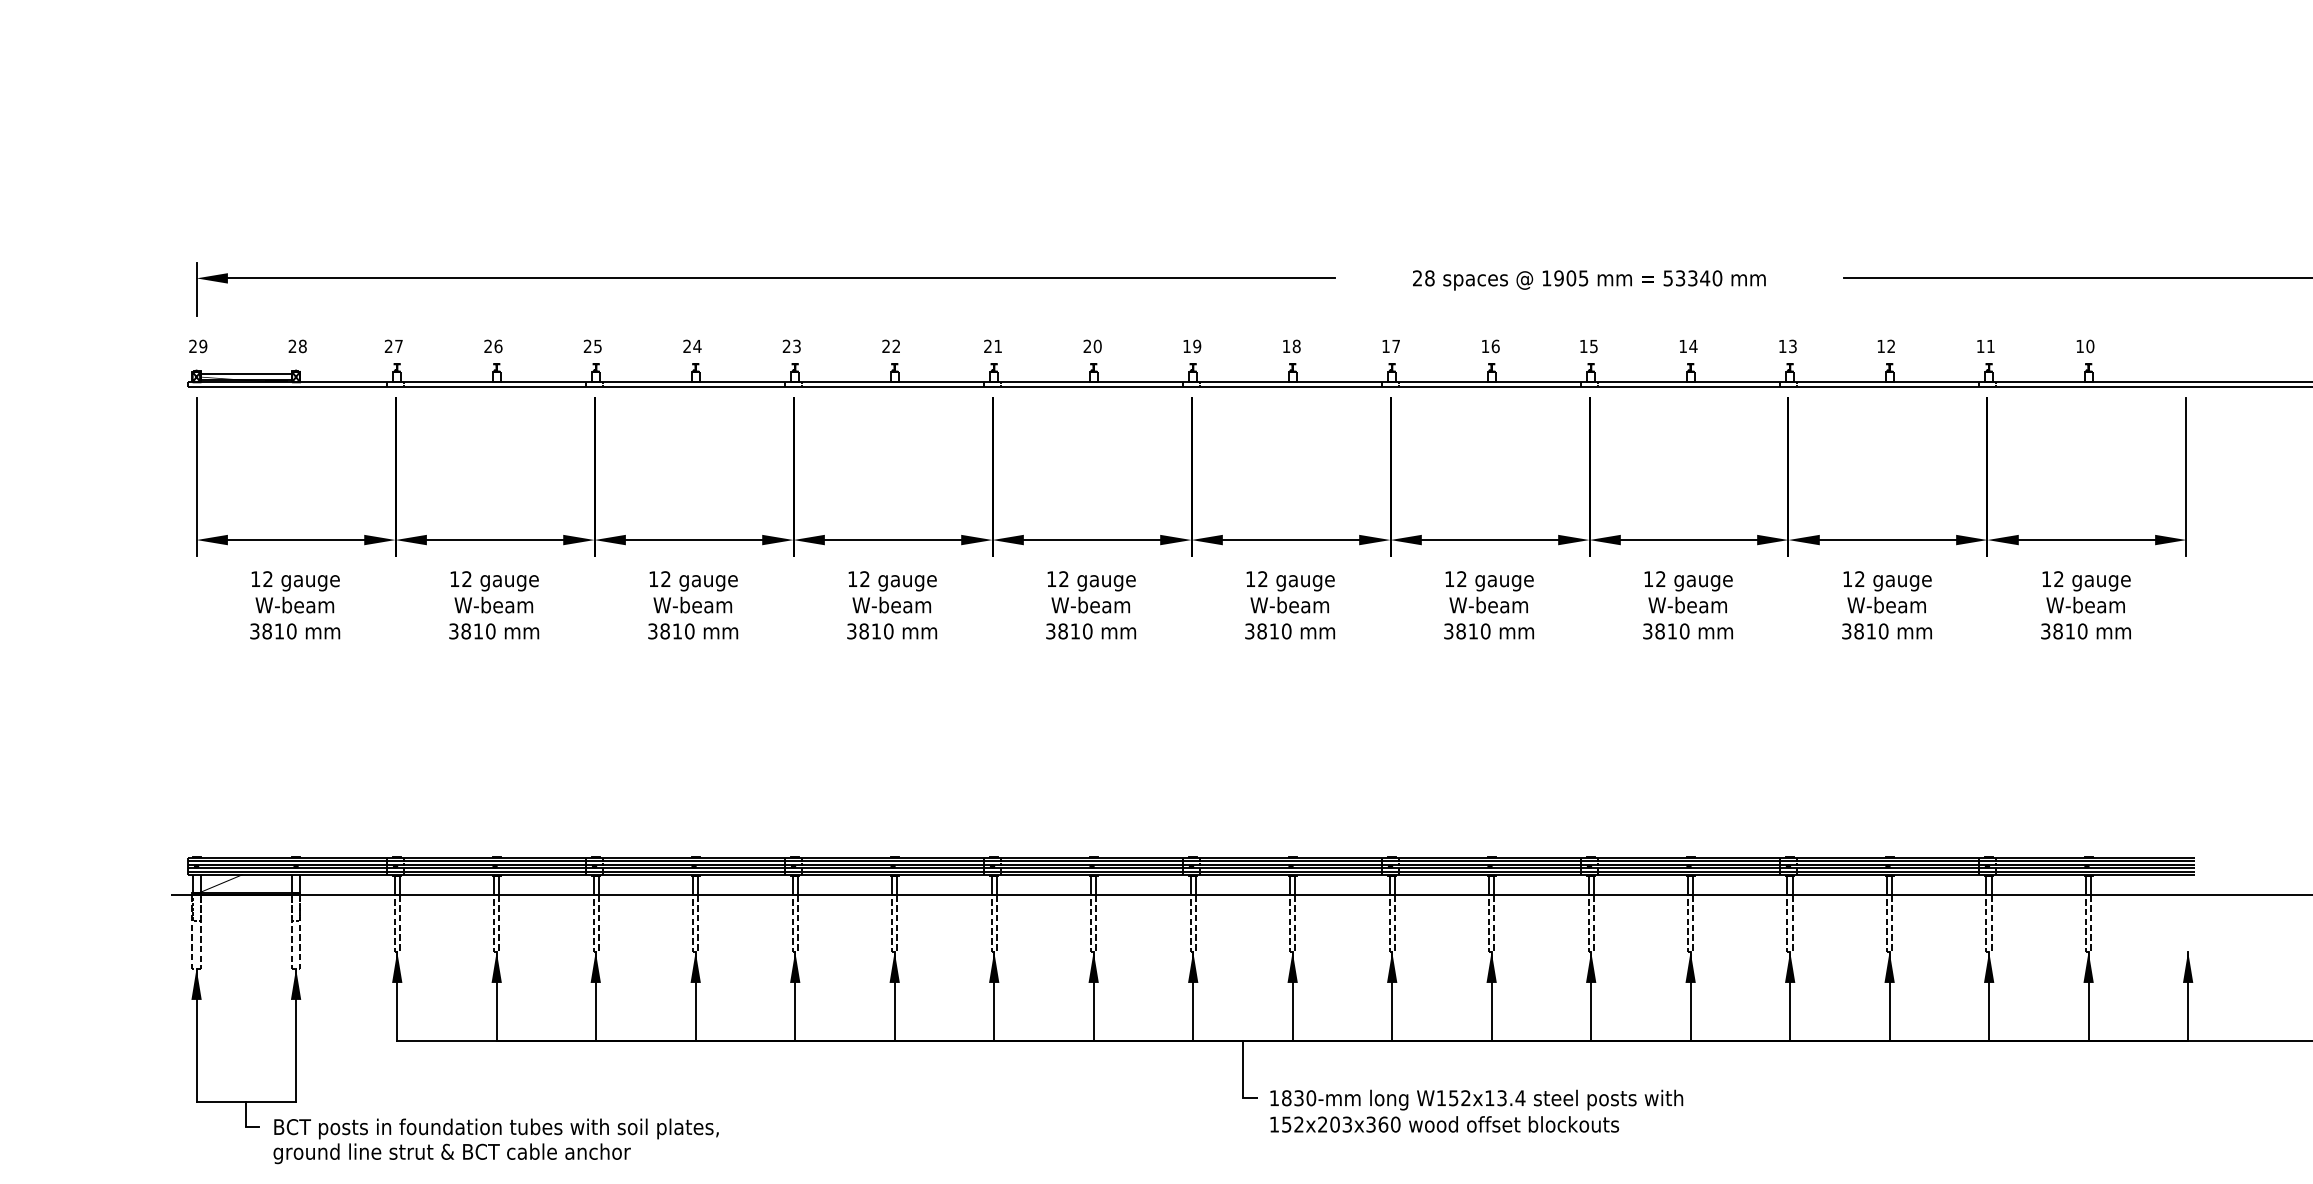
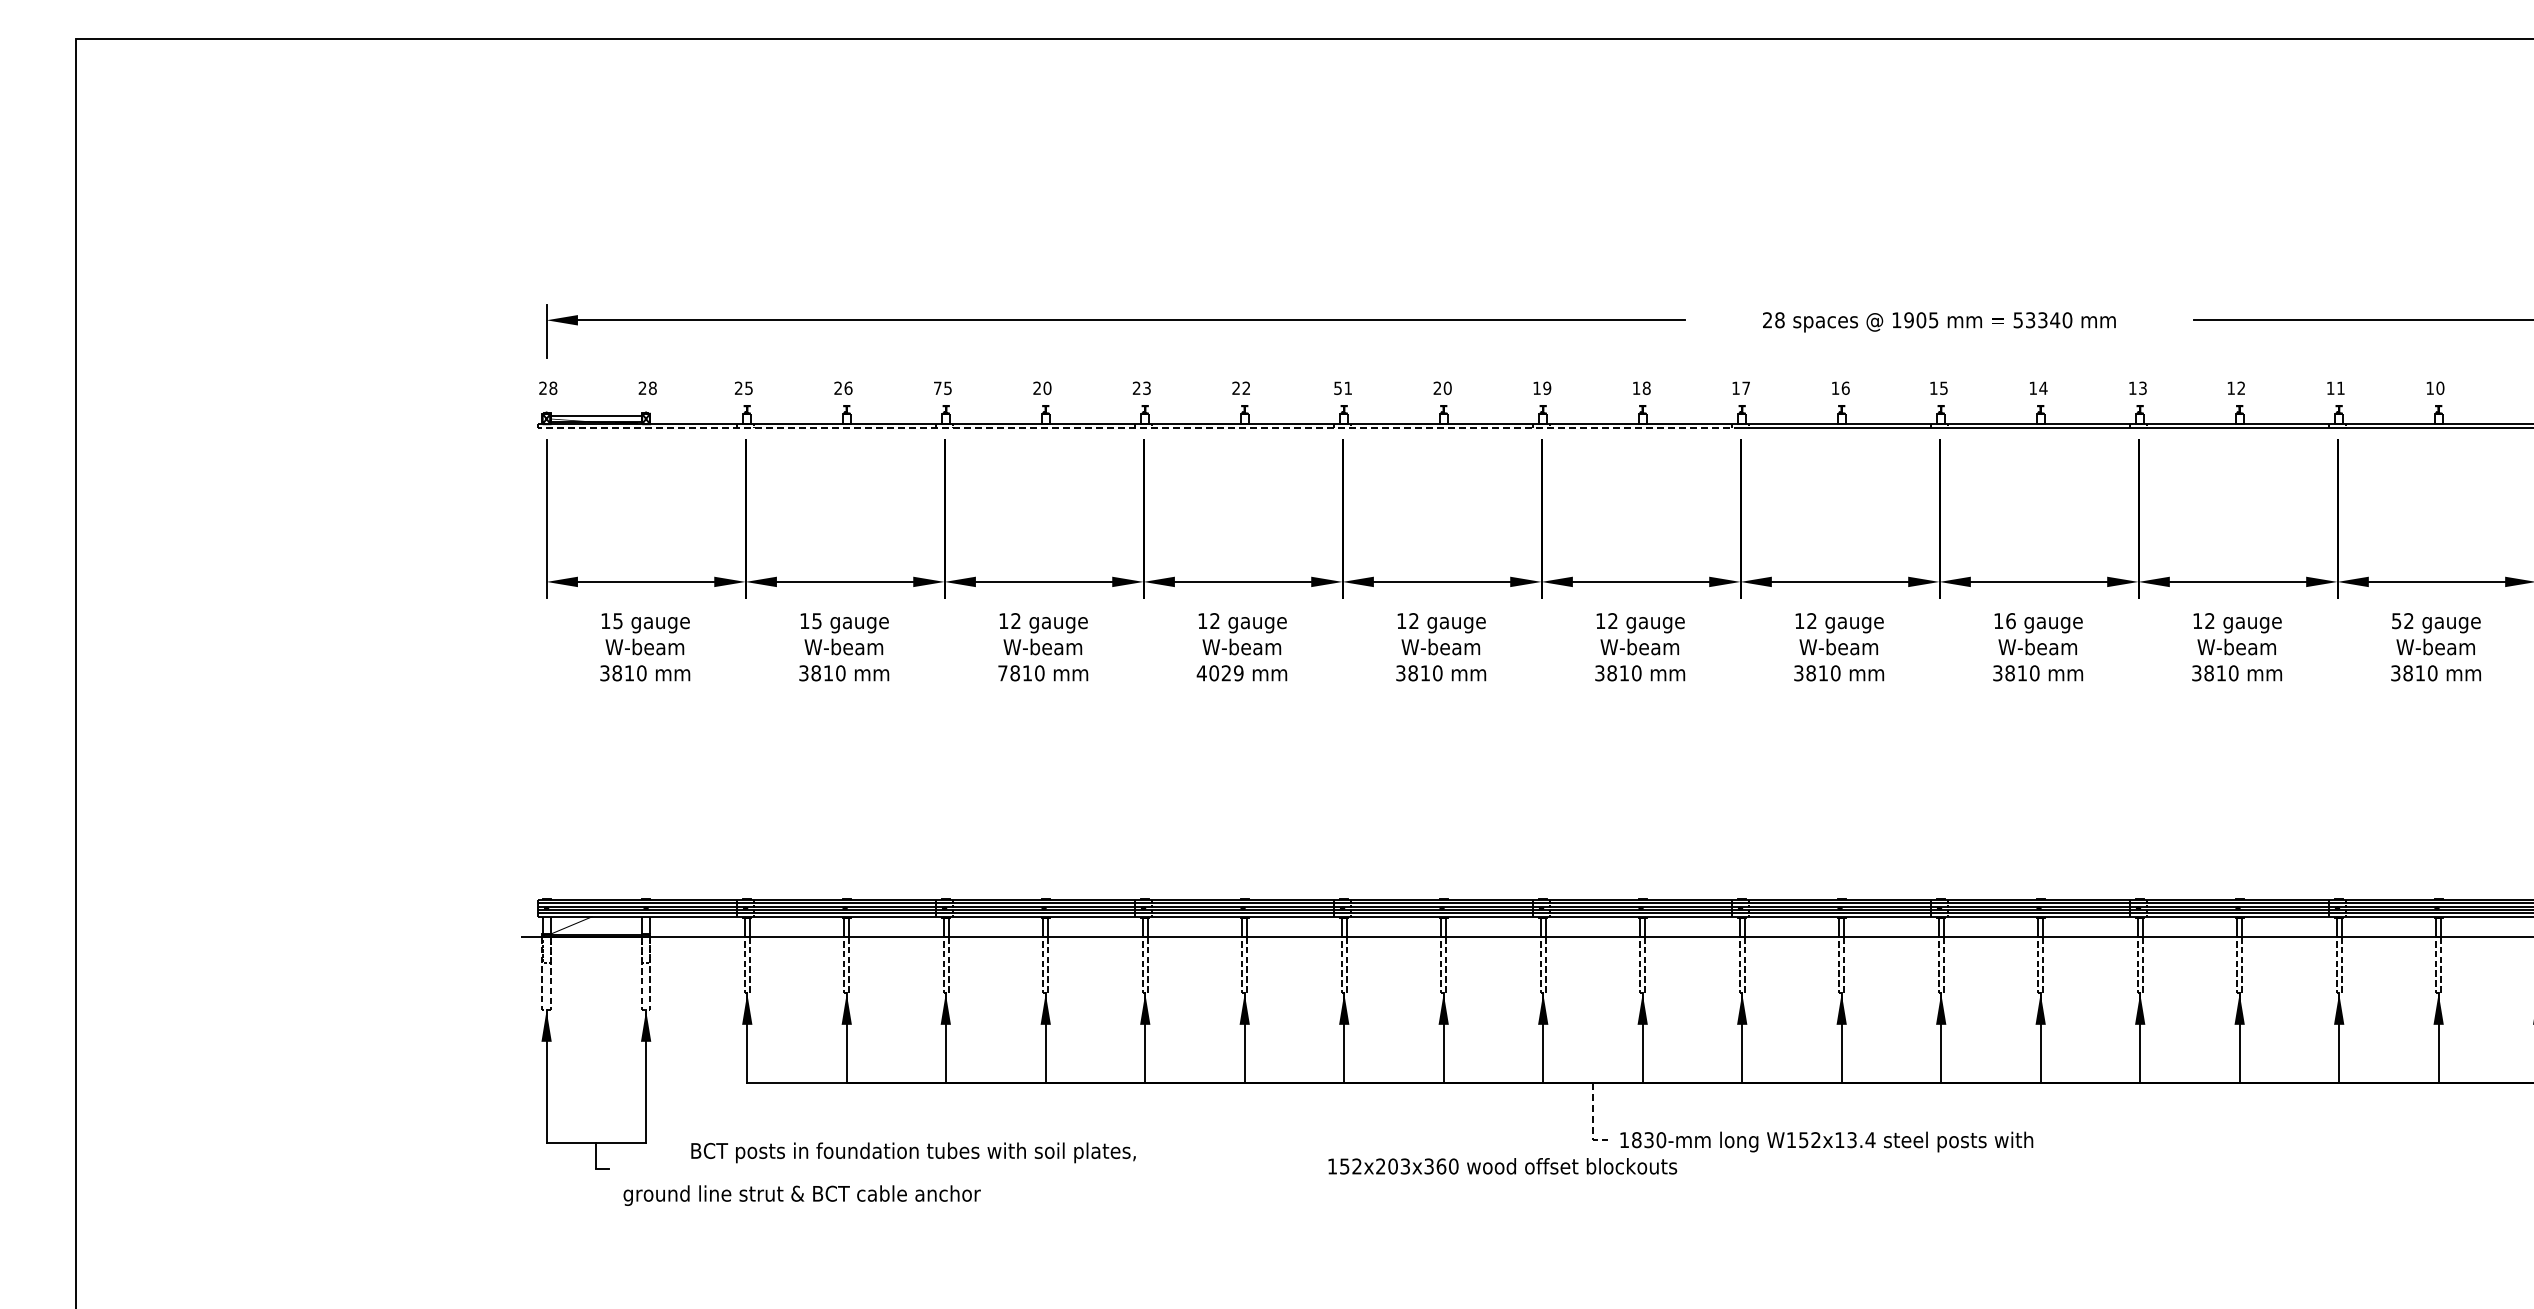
text: (203, 345) -> (553, 387), 29 -> 28
text: (398, 345) -> (748, 387), 27 -> 25
text: (587, 345) -> (937, 387), 25 -> 75
text: (697, 345) -> (1047, 387), 24 -> 20
text: (987, 345) -> (1337, 387), 21 -> 51
line: (788, 386) -> (1138, 428), solid -> dashed
text: (267, 579) -> (617, 621), 12 -> 15
text: (466, 579) -> (816, 621), 12 -> 15
text: (1660, 579) -> (2010, 621), 12 -> 16
text: (2046, 579) -> (2396, 621), 12 -> 52
text: (652, 631) -> (1002, 673), 3810 -> 7810
text: (869, 631) -> (1219, 673), 3810 -> 4029
line: (1242, 1078) -> (1592, 1120), solid -> dashed
text: (1444, 1124) -> (1502, 1166), moved
text: (496, 1128) -> (913, 1152), moved

